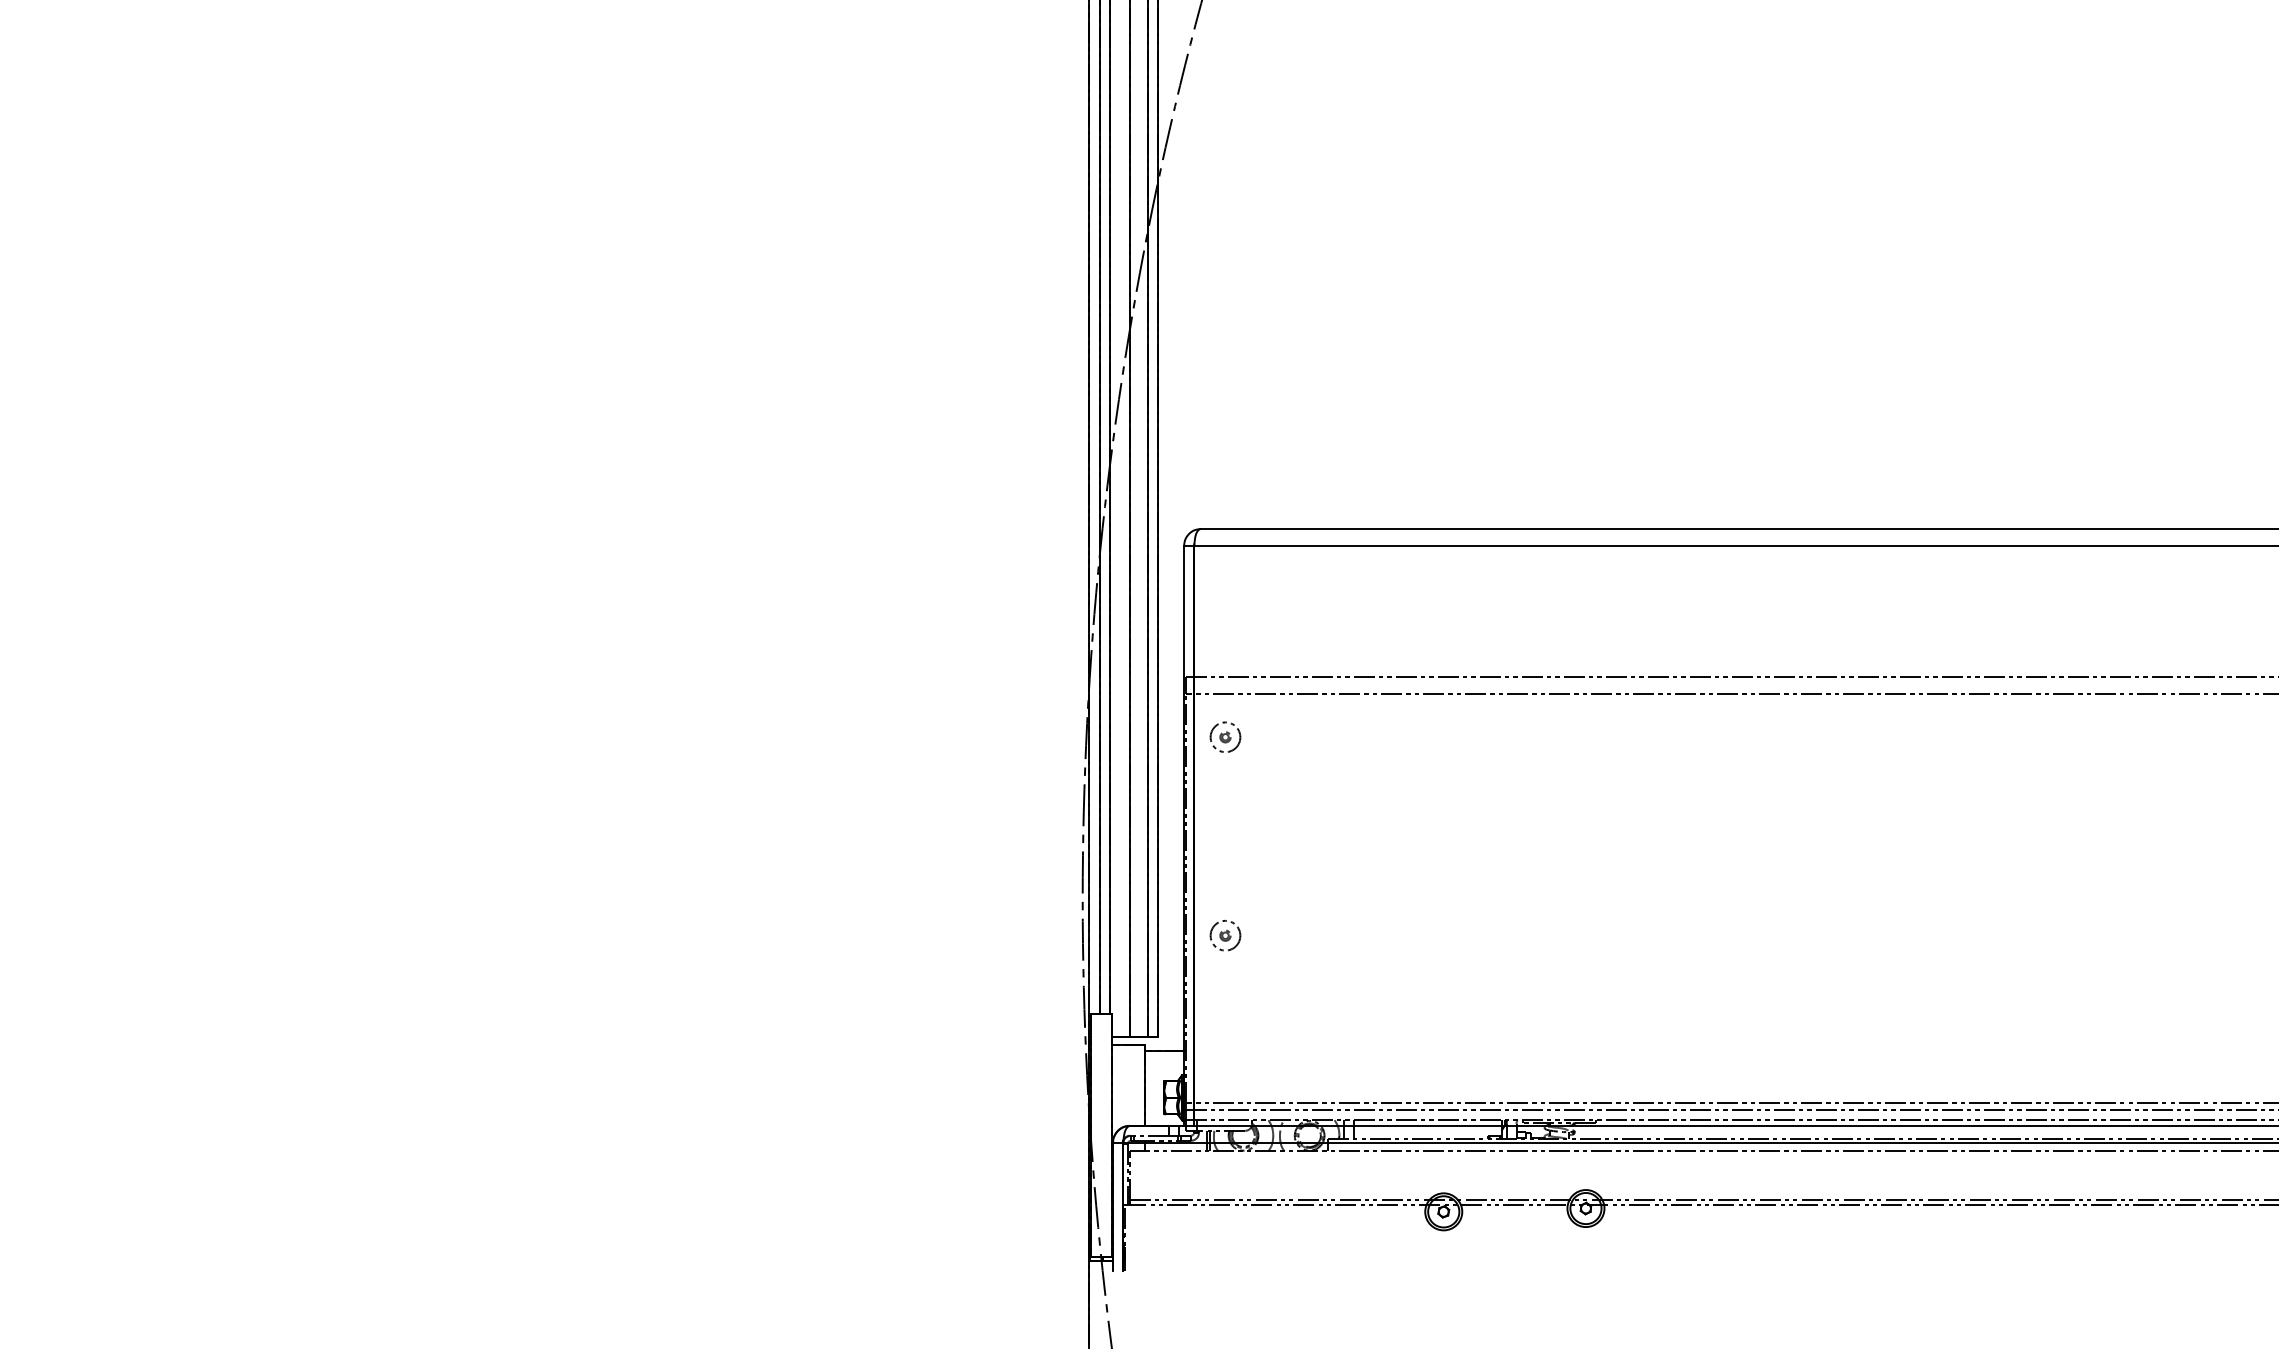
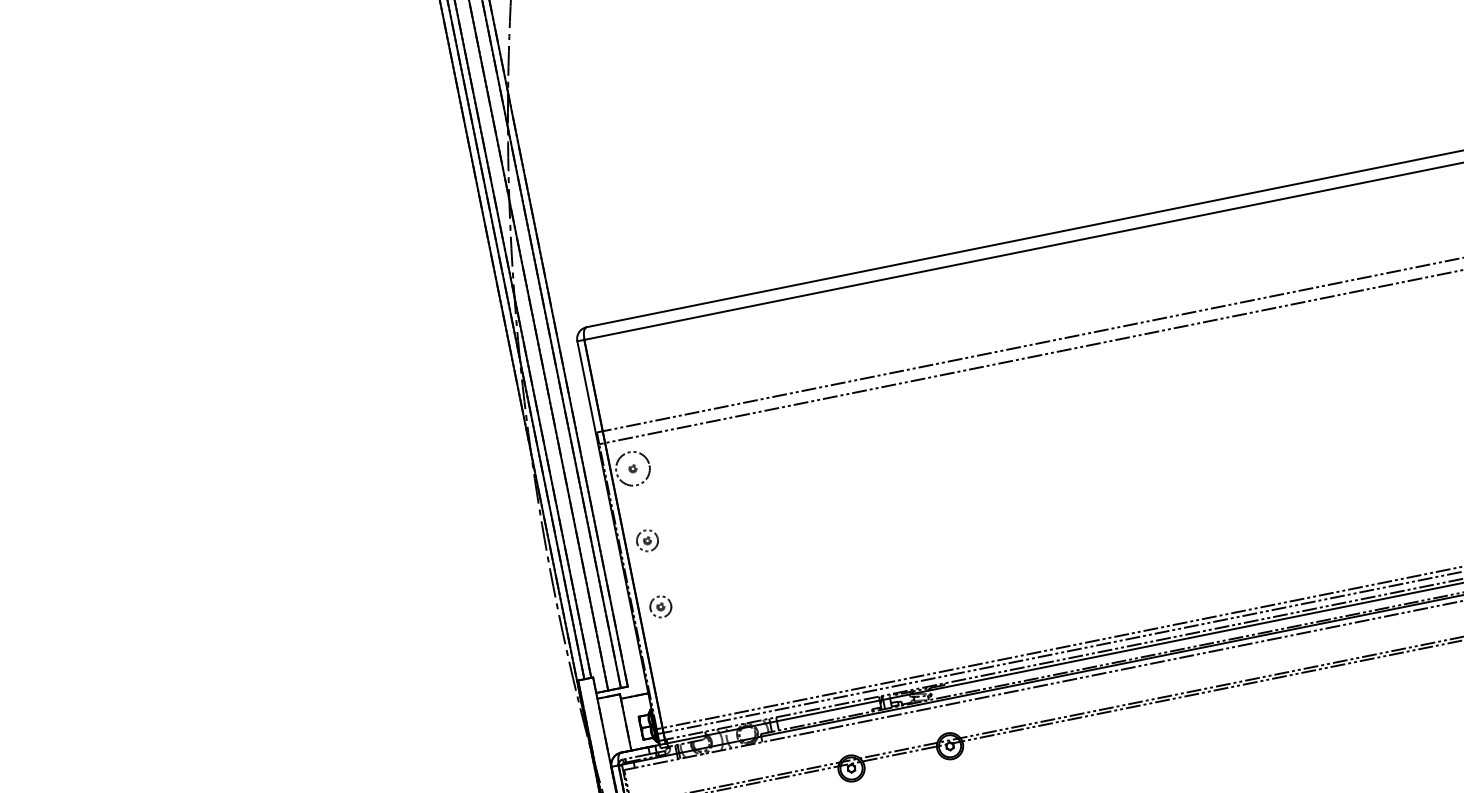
circle: (1225, 737) -> (633, 468), size x1.6
part: (1225, 840) -> (647, 540), added

